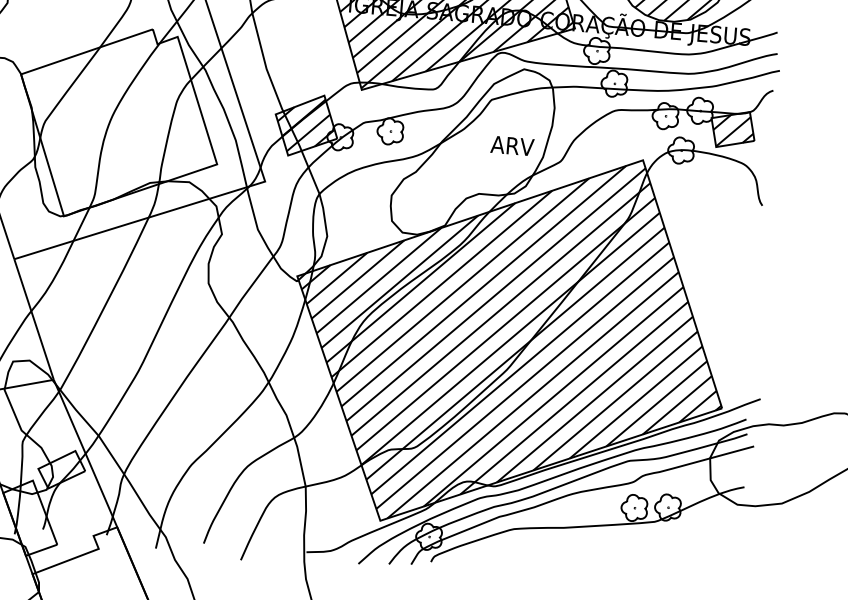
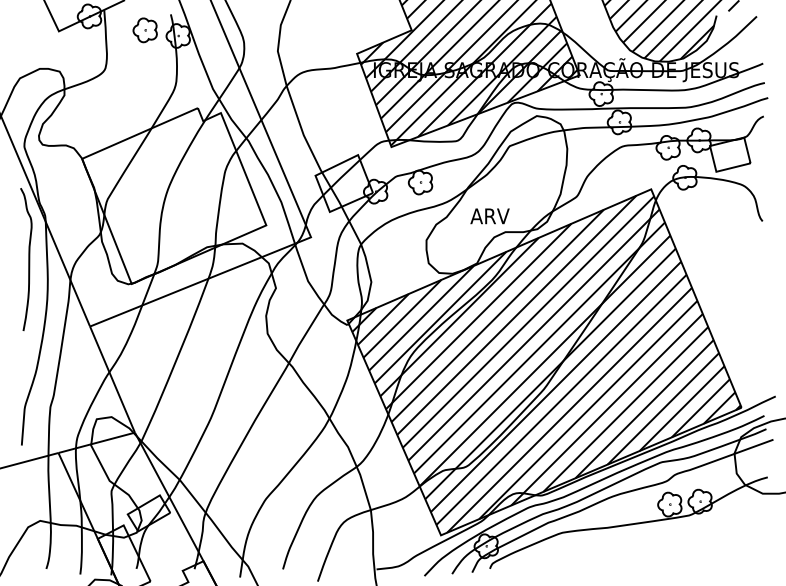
hatch: (305, 125) -> (343, 183), removed
hatch: (733, 131) -> (730, 156), removed
text: (511, 146) -> (489, 216), moved

